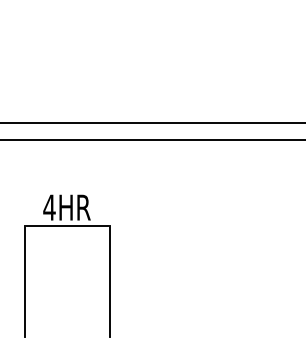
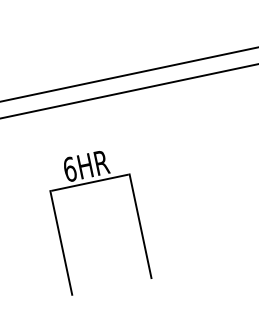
text: (49, 207) -> (69, 169), 4HR -> 6HR

